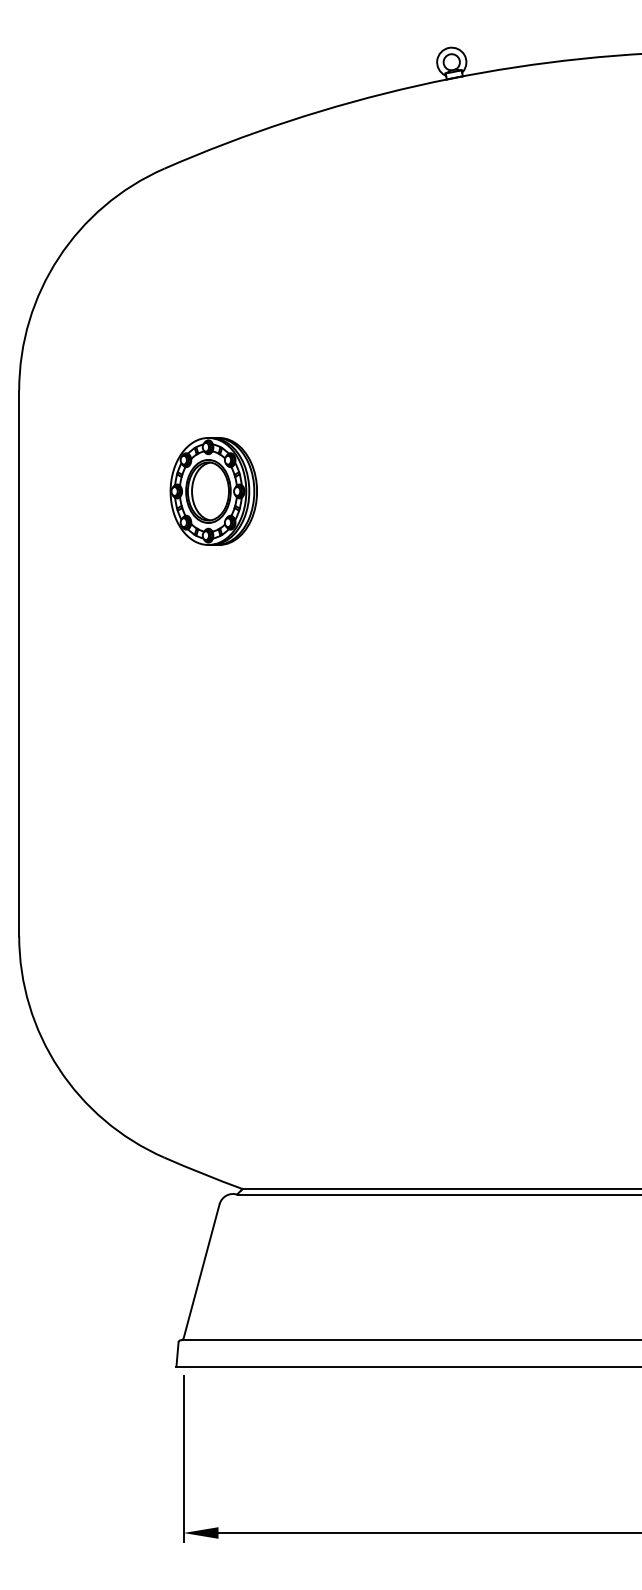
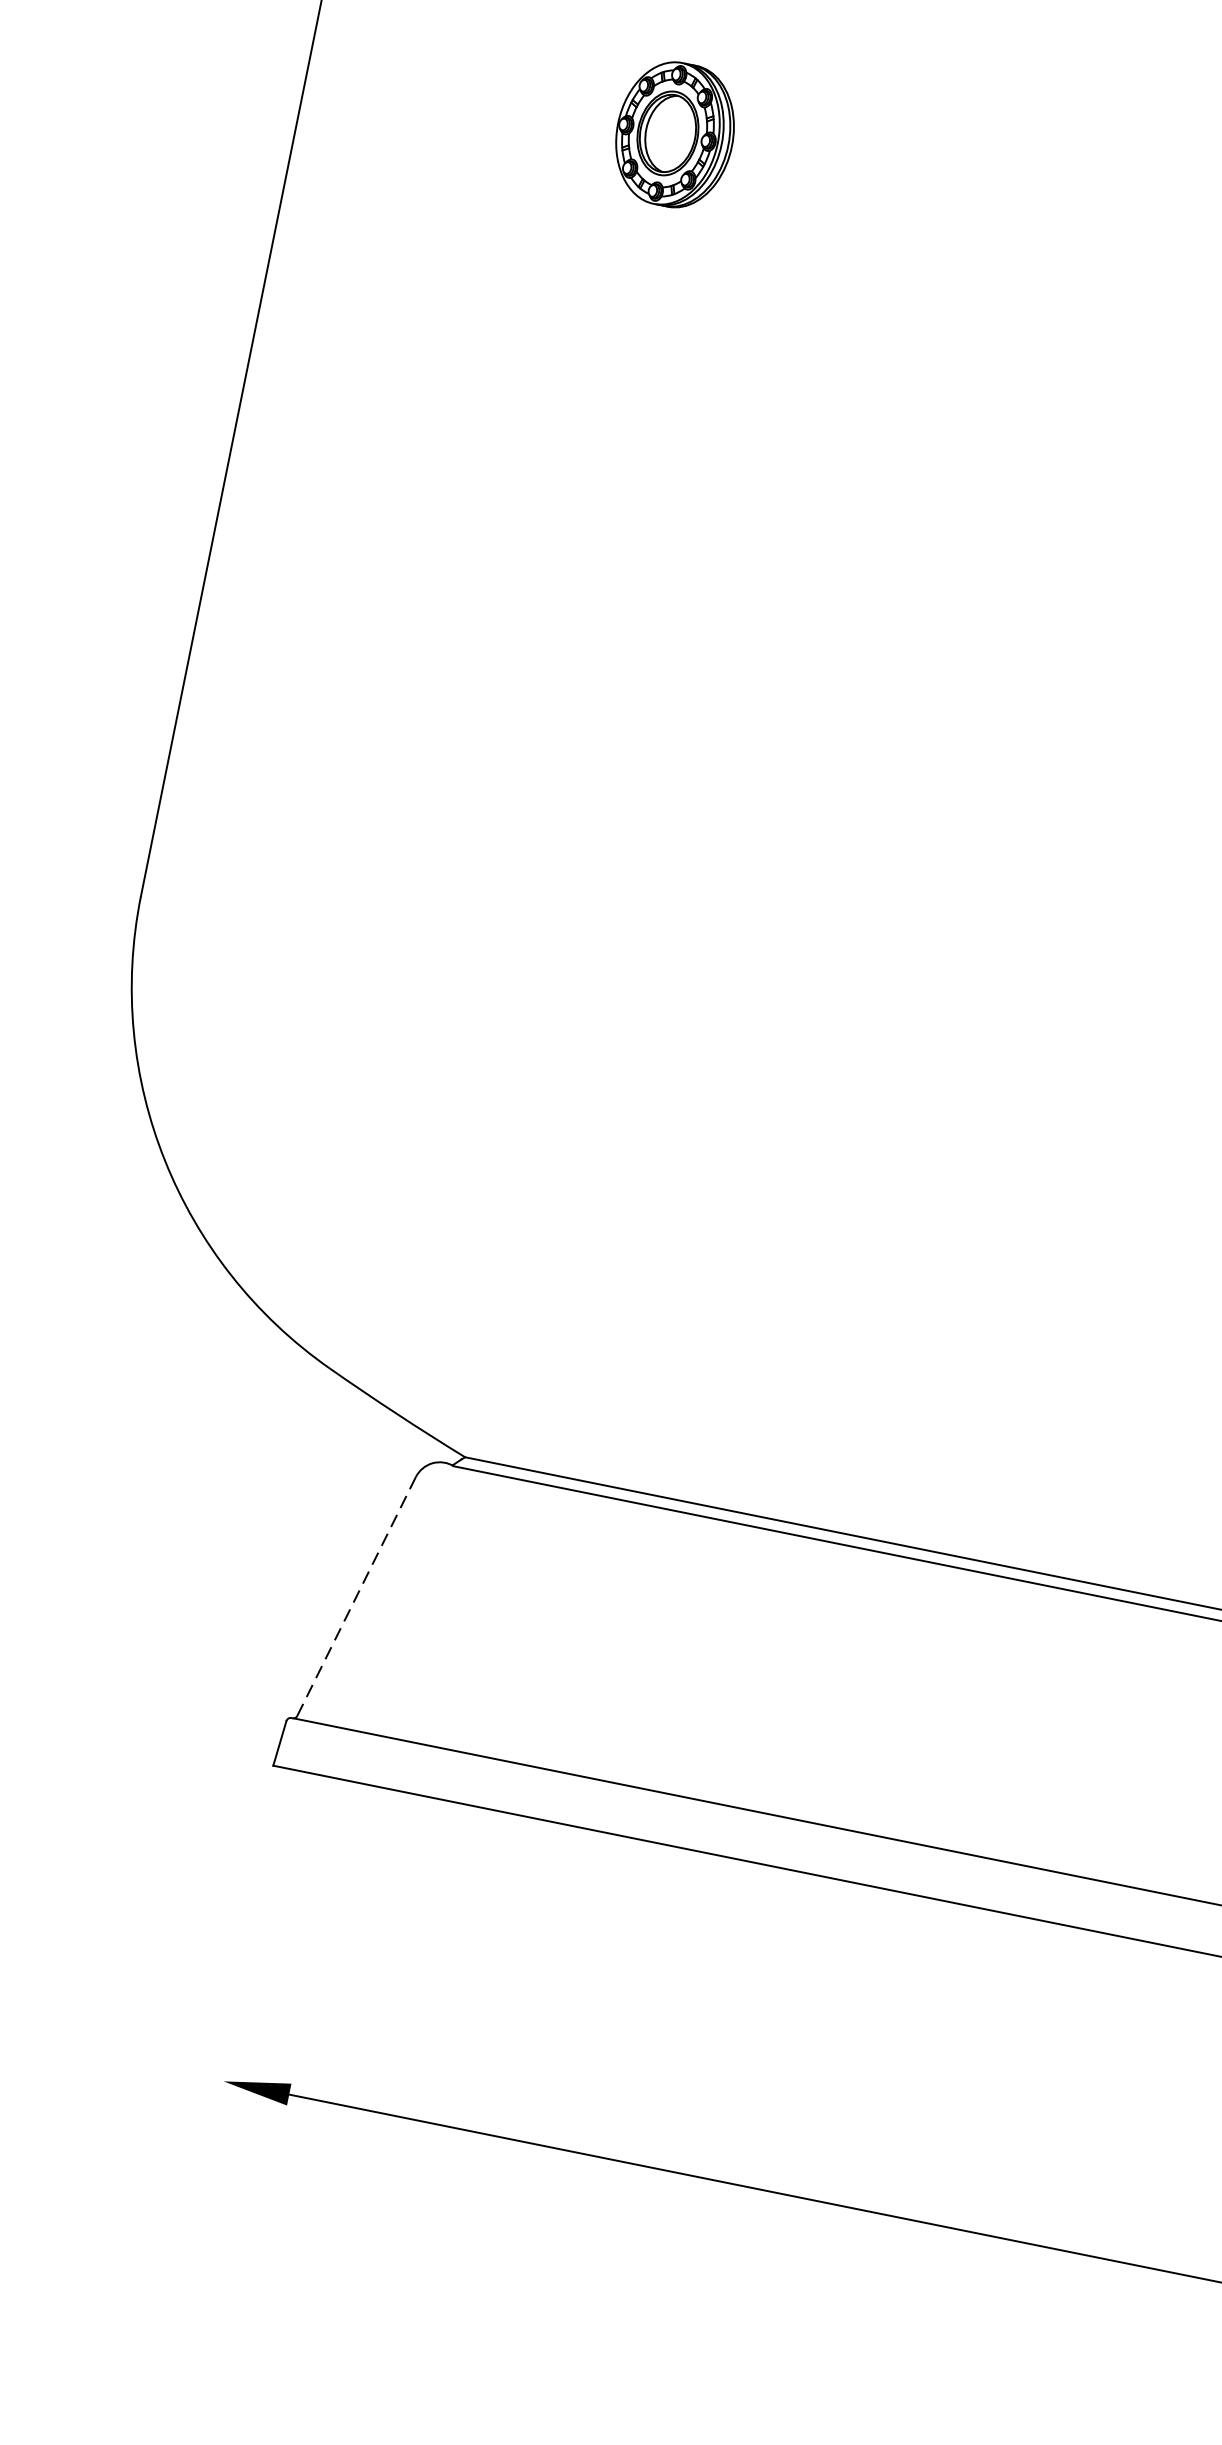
part: (213, 491) -> (674, 134), size x0.7
line: (201, 1271) -> (356, 1596), solid -> dashed
line: (183, 1458) -> (251, 1941), removed

